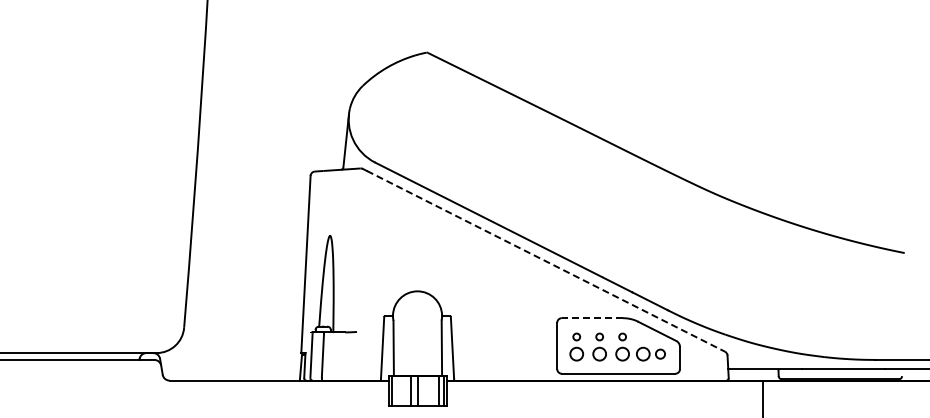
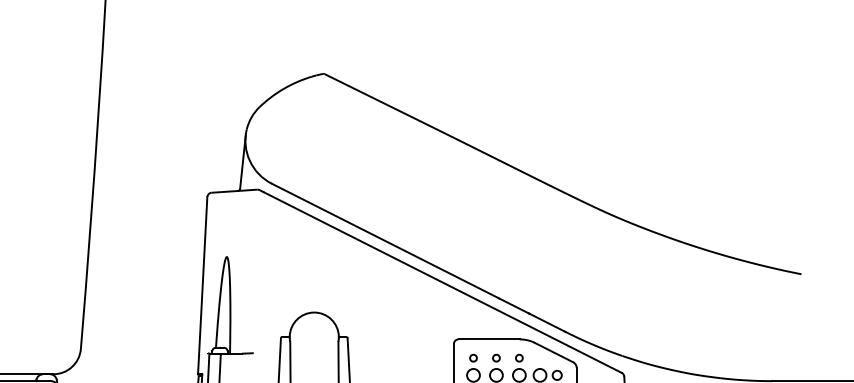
line: (545, 261) -> (442, 282), dashed -> solid
line: (592, 318) -> (489, 339), dashed -> solid

